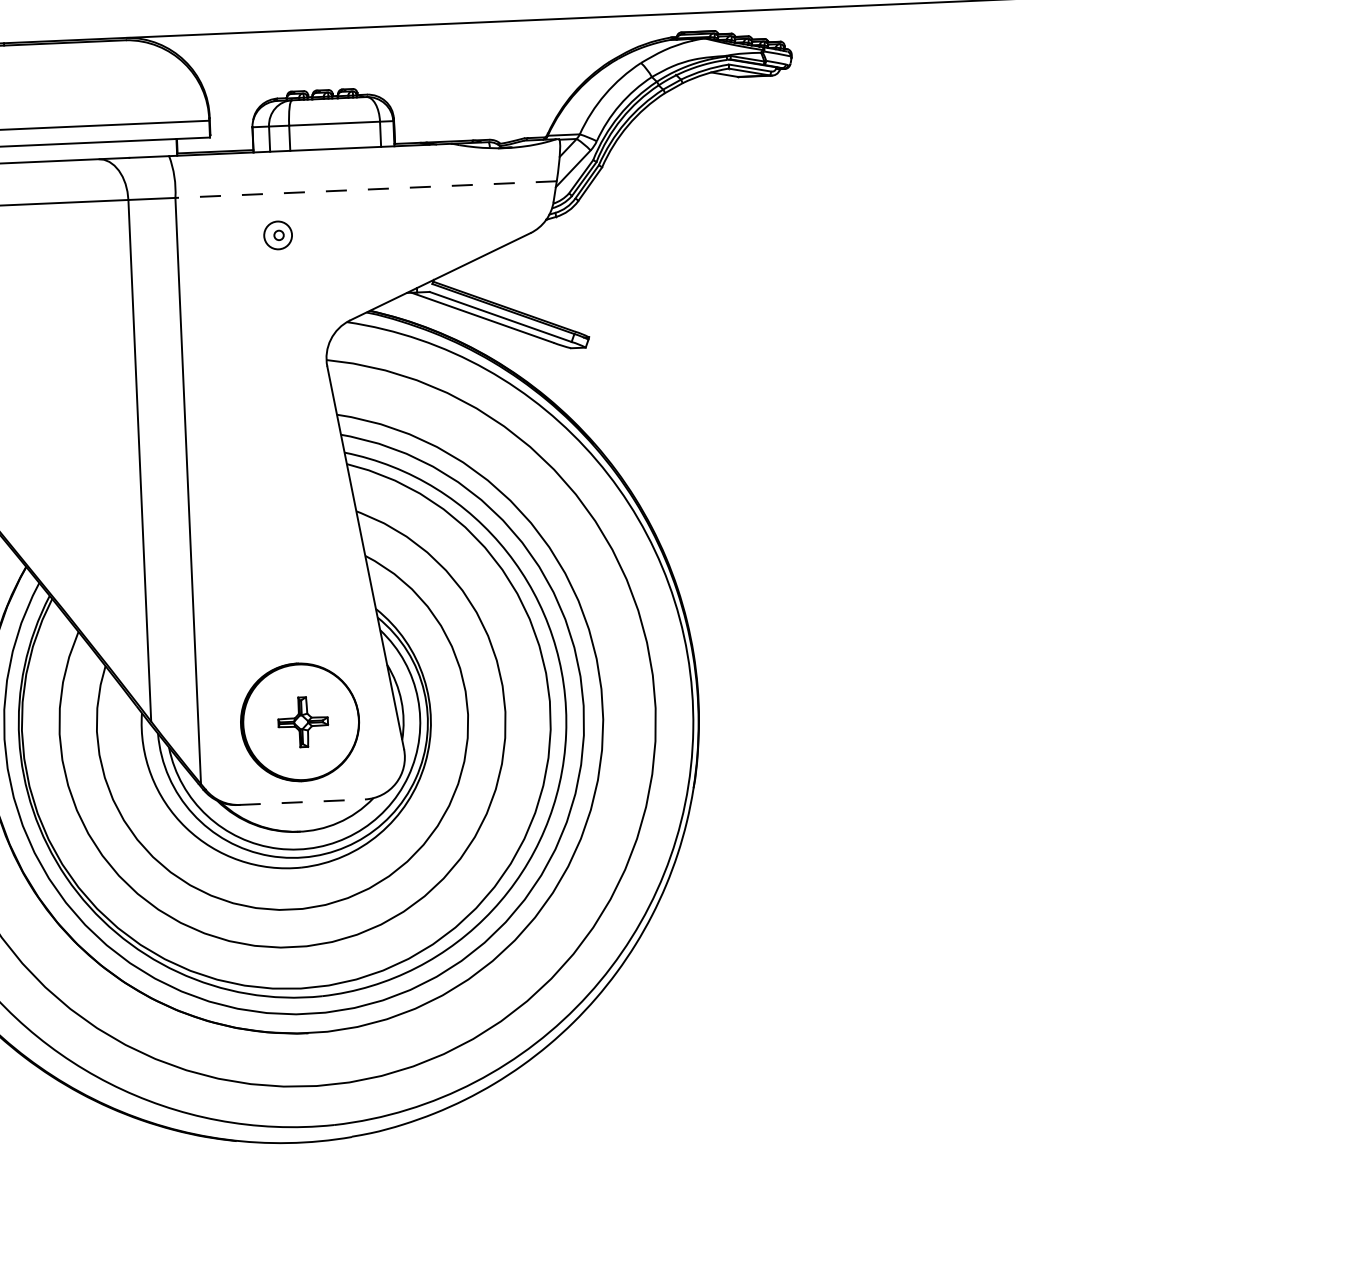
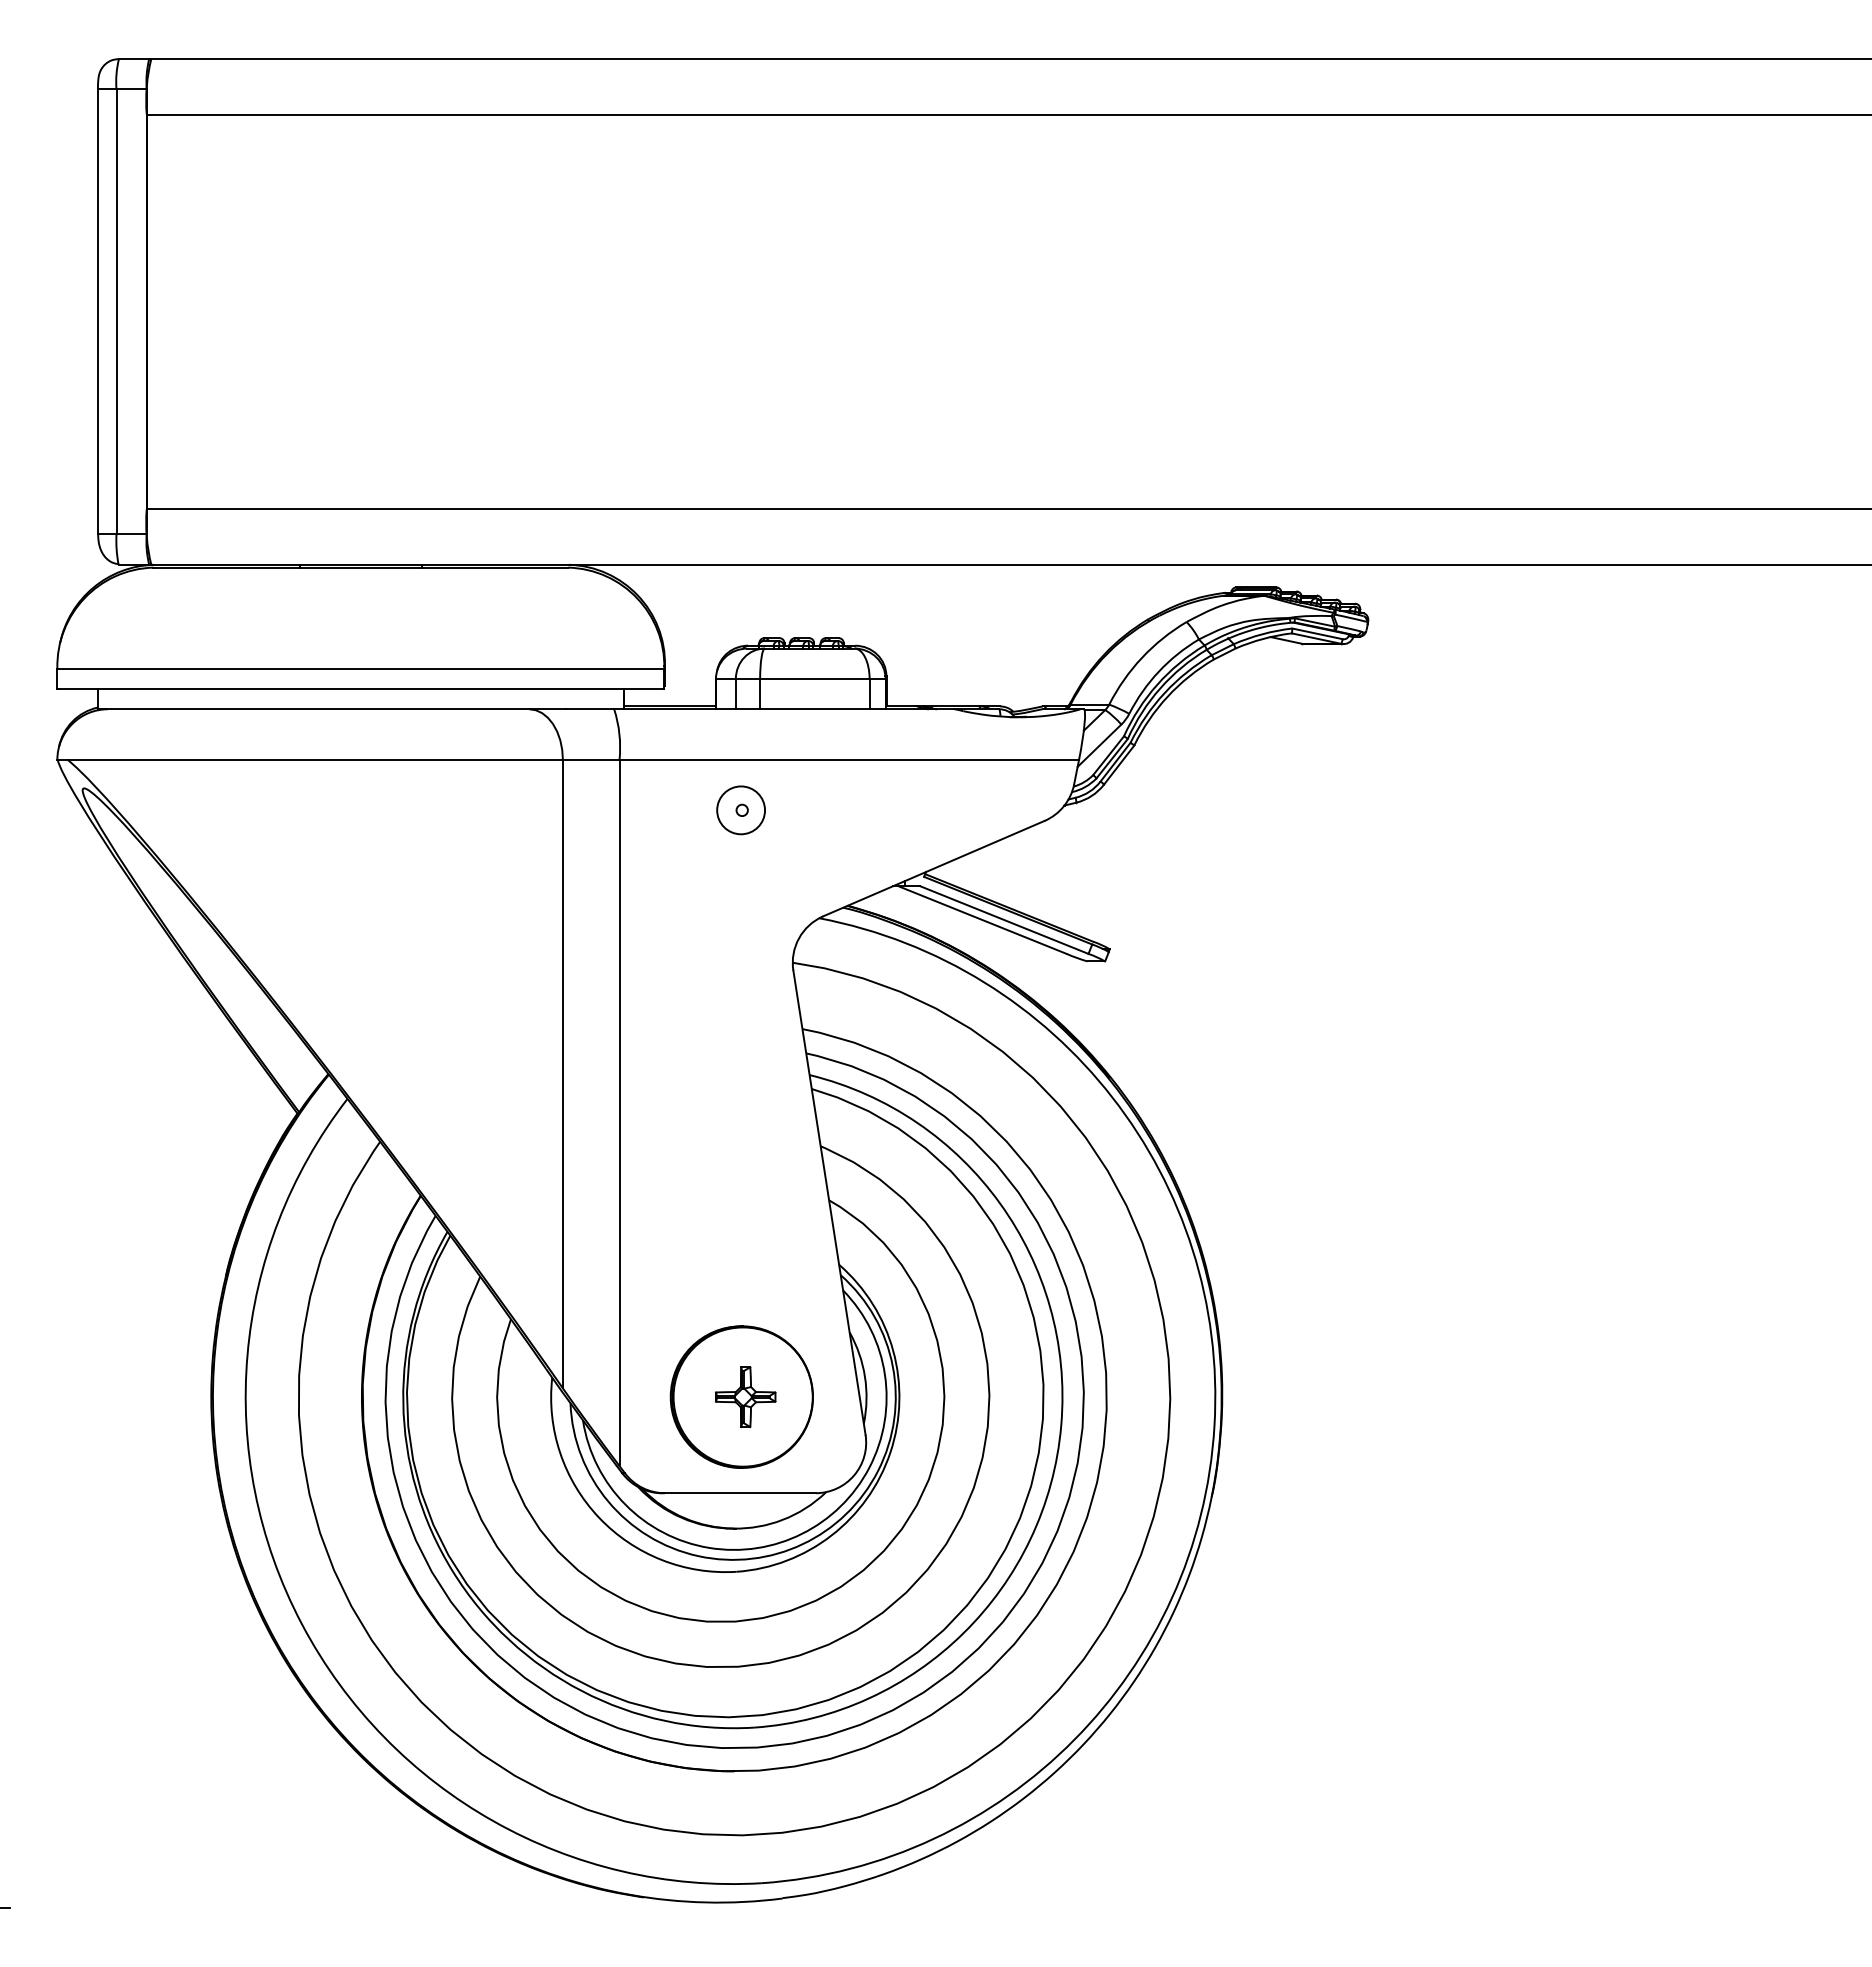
line: (366, 189) -> (849, 759), dashed -> solid
circle: (278, 235) -> (741, 810), size x1.43
line: (302, 802) -> (740, 1493), dashed -> solid

